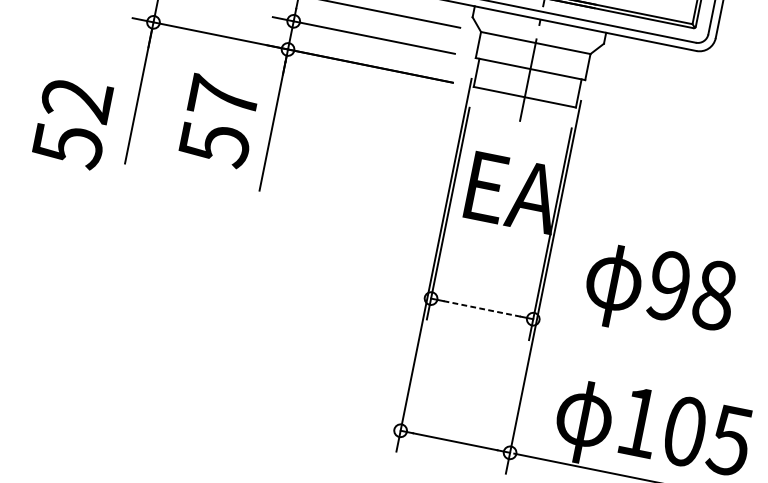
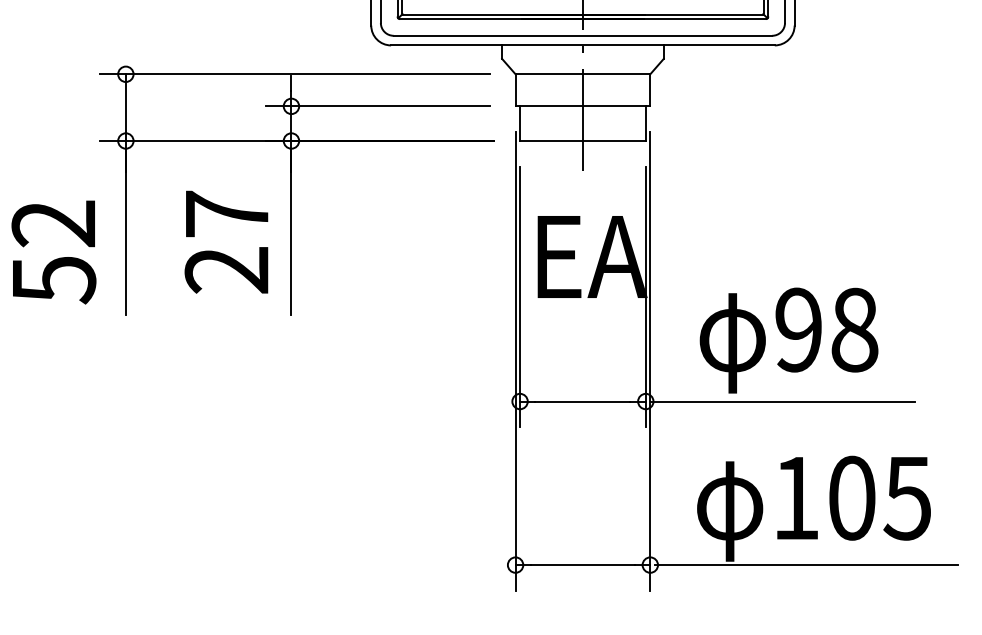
text: (72, 123) -> (53, 252), moved
text: (213, 144) -> (226, 271), 57 -> 27
line: (481, 308) -> (582, 401), dashed -> solid
line: (644, 341) -> (782, 401), added

